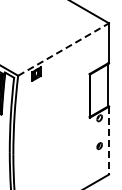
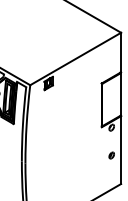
line: (64, 49) -> (76, 58), dashed -> solid
line: (109, 141) -> (121, 150), dashed -> solid

